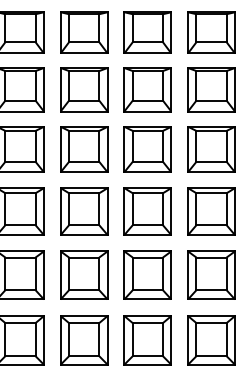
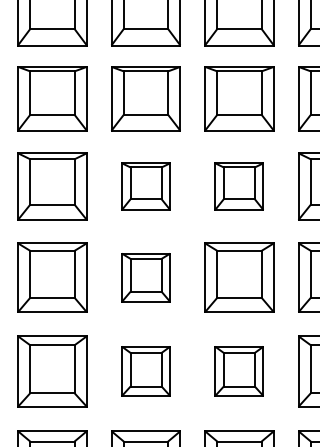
part: (84, 149) -> (146, 186), size x0.7
part: (147, 149) -> (238, 186), size x0.7
part: (84, 211) -> (146, 277), size x0.7
part: (84, 274) -> (146, 370), size x0.7
part: (147, 274) -> (238, 370), size x0.7

